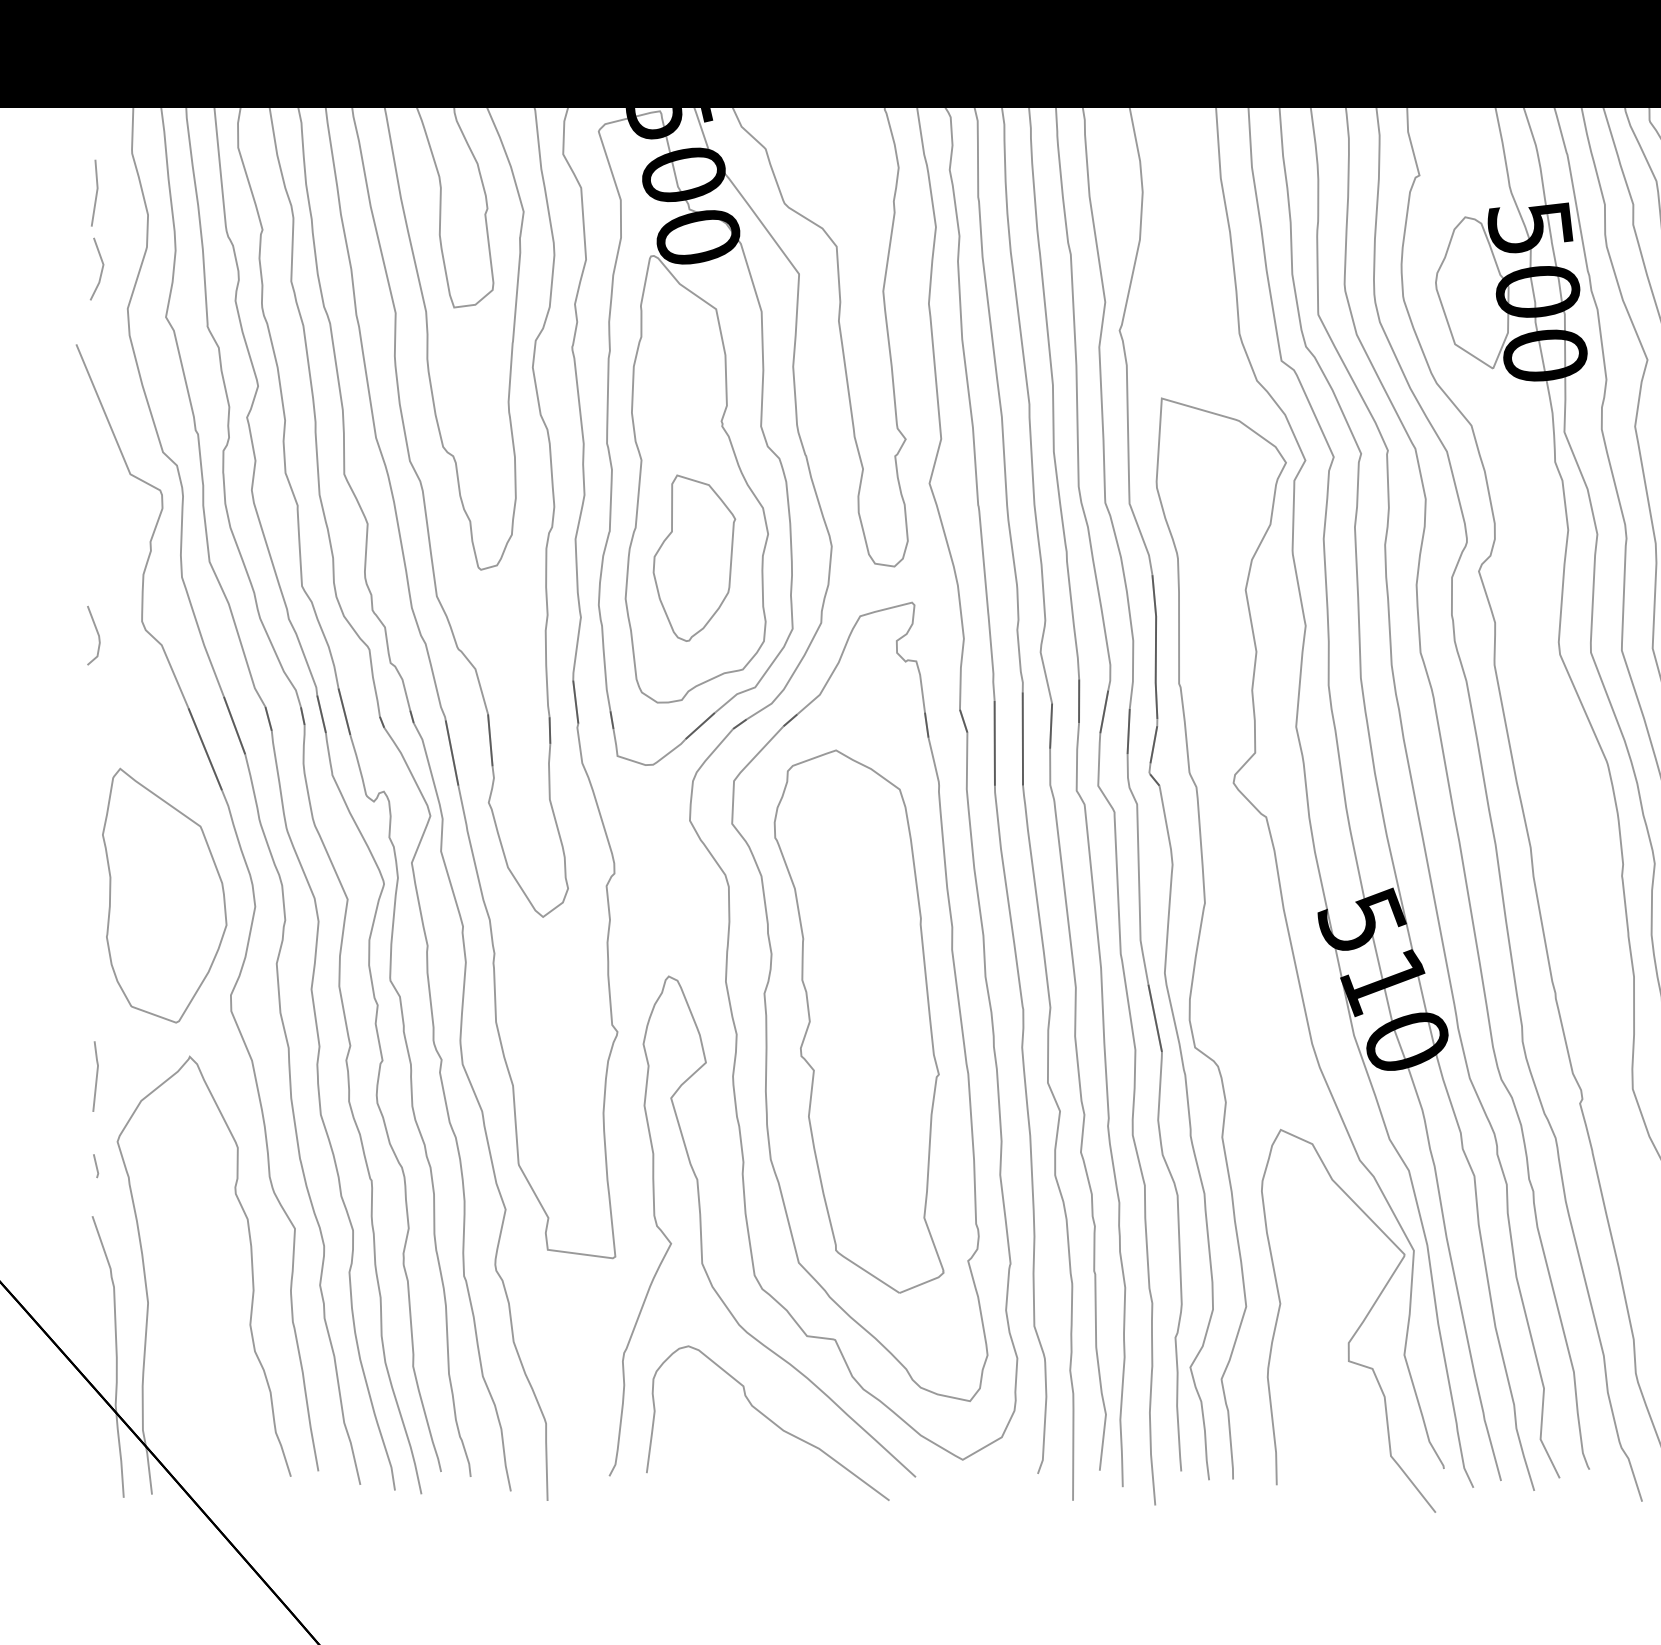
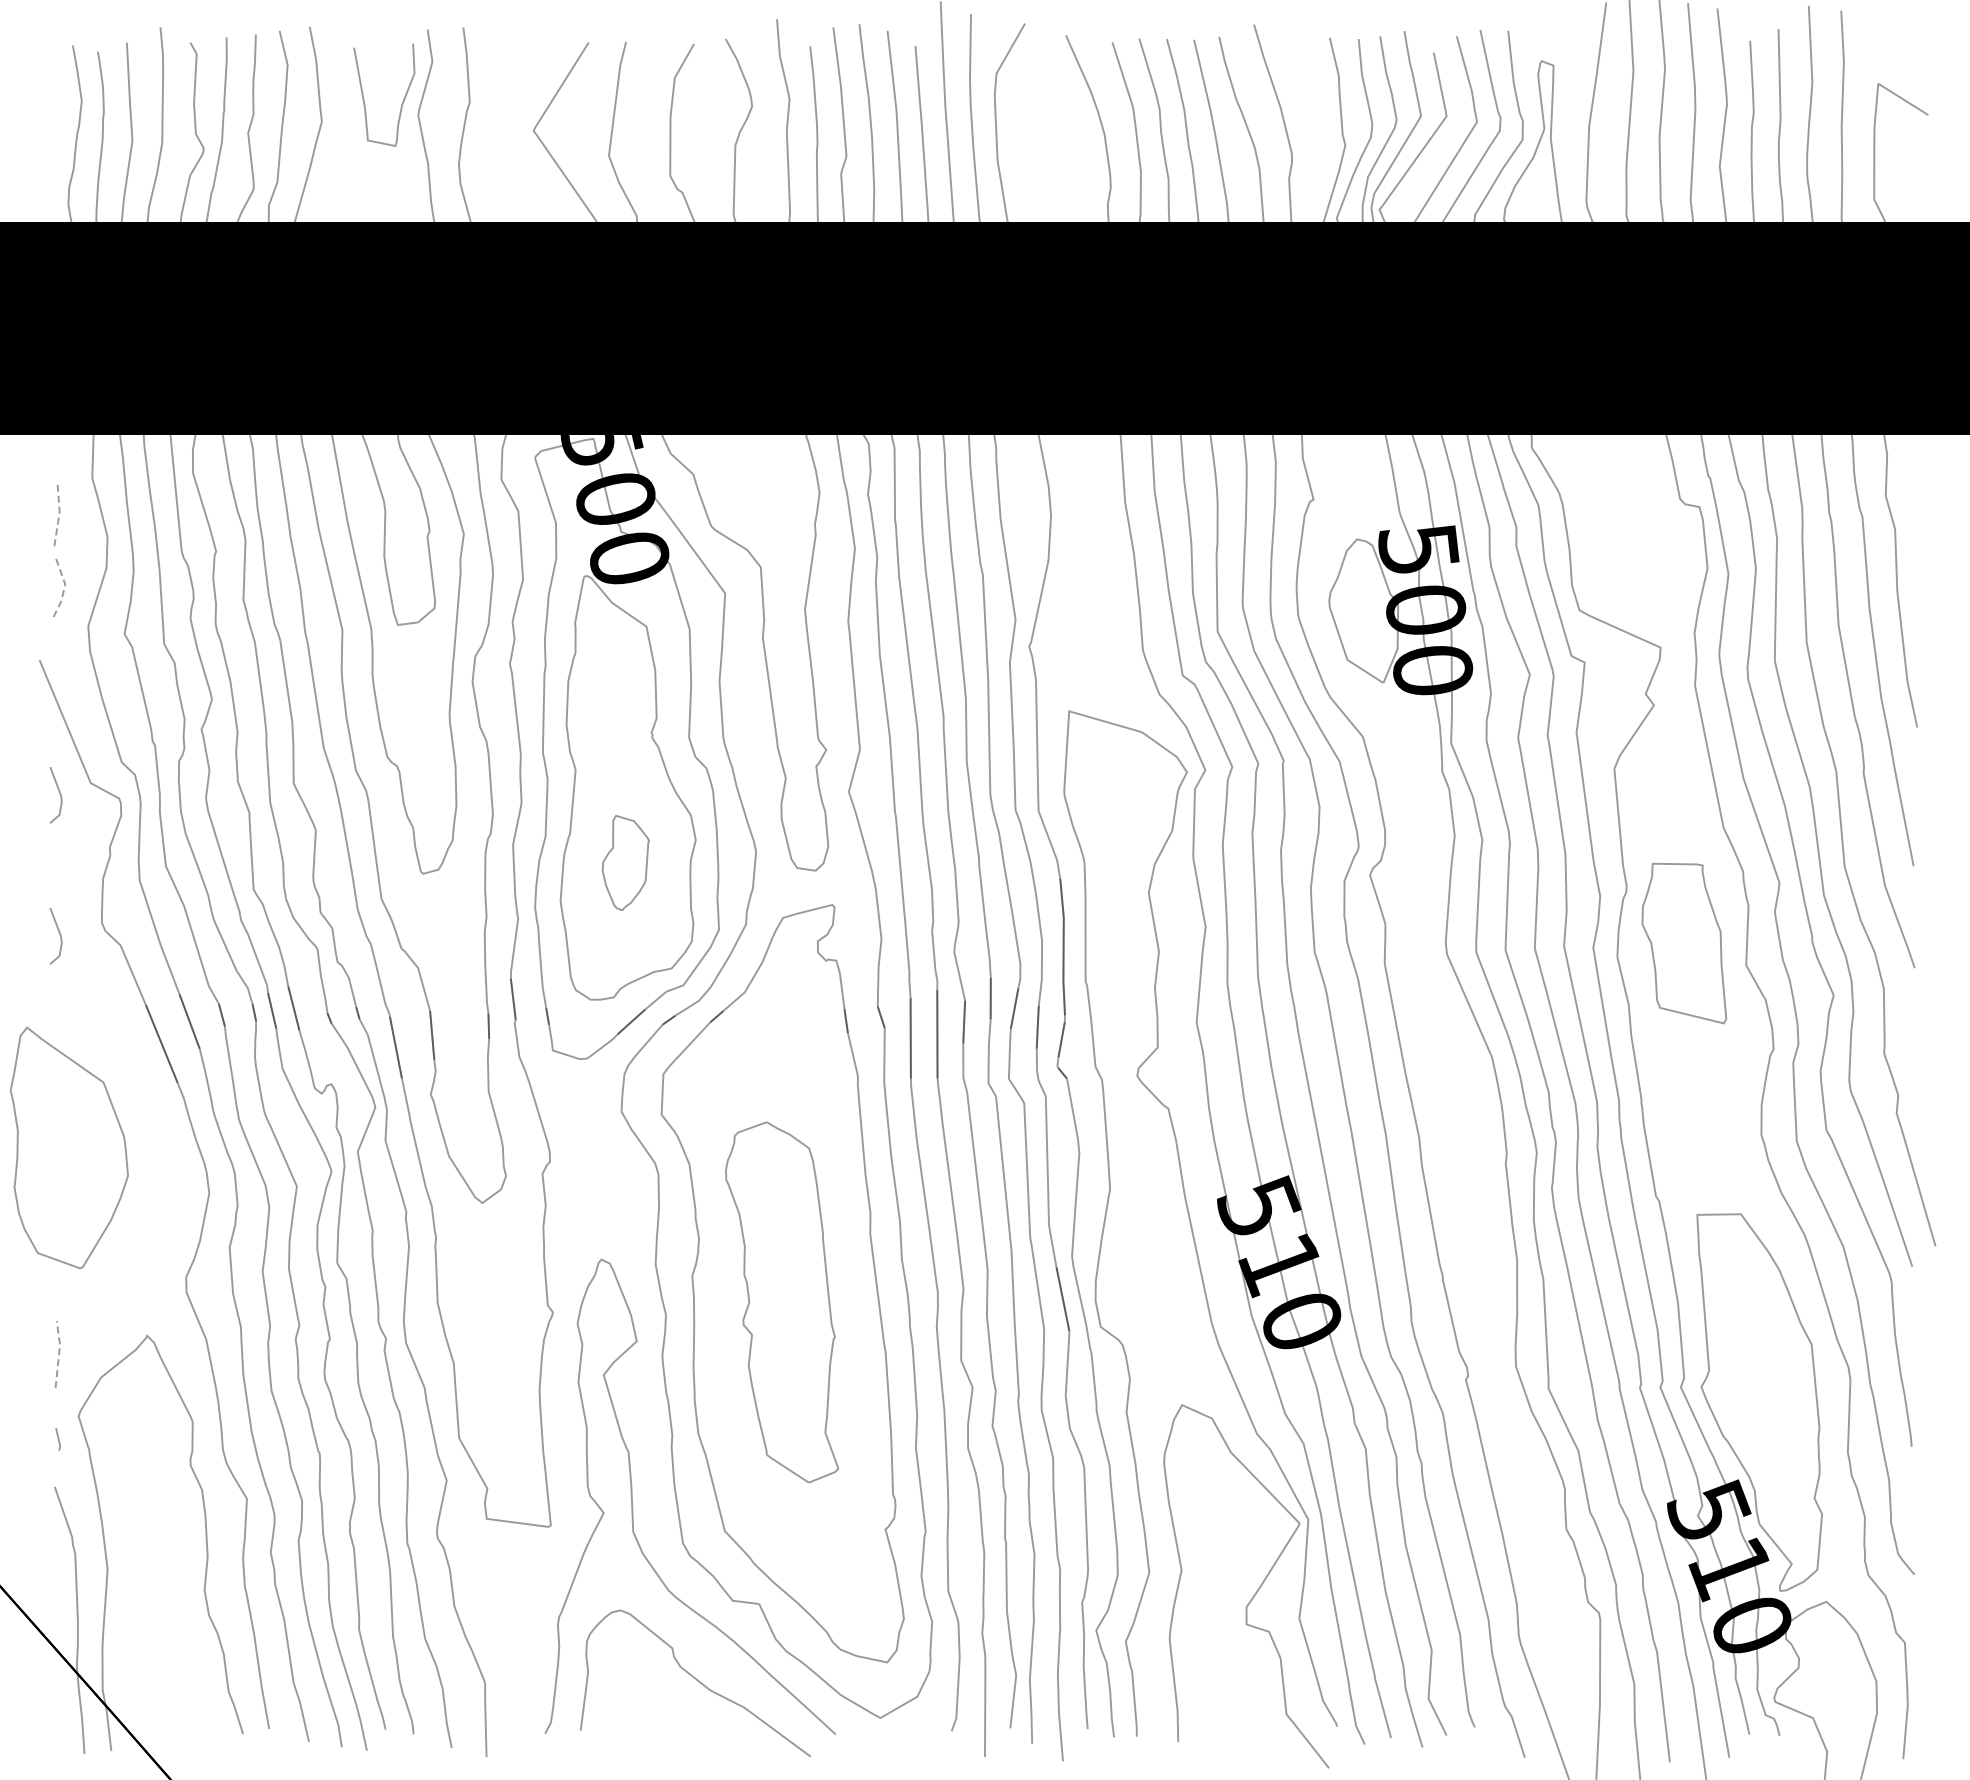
line: (97, 192) -> (59, 515), solid -> dashed
line: (102, 270) -> (64, 589), solid -> dashed
line: (97, 486) -> (59, 794), added
part: (694, 557) -> (625, 862), size x0.6
part: (164, 895) -> (69, 1147), moved
part: (858, 1021) -> (781, 1302), size x0.7
line: (97, 1074) -> (59, 1352), solid -> dashed

